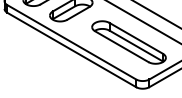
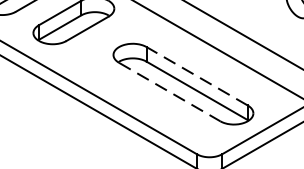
line: (136, 38) -> (197, 76), solid -> dashed
line: (121, 46) -> (169, 91), solid -> dashed

